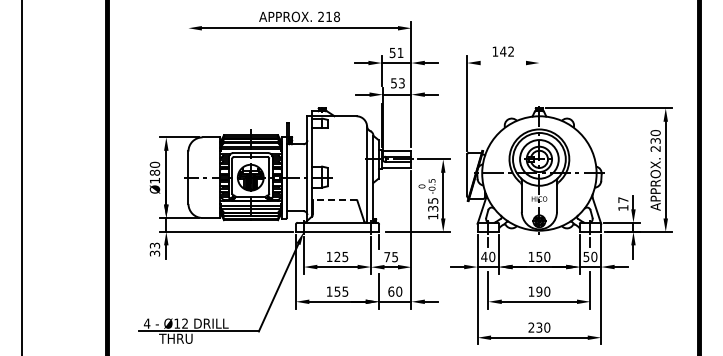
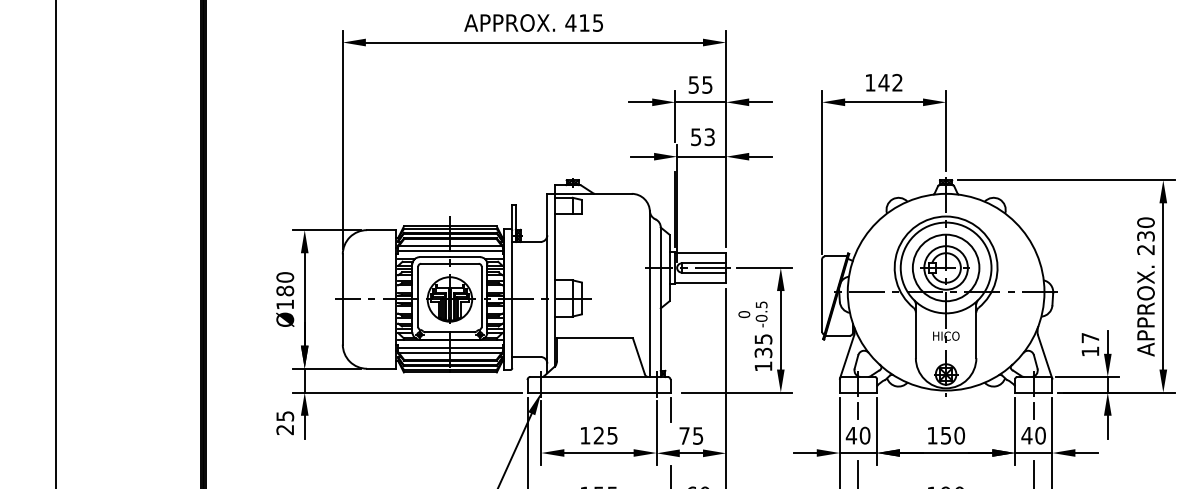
text: (328, 16) -> (583, 22), 218 -> 415
text: (400, 53) -> (707, 85), 51 -> 55
line: (502, 63) -> (882, 103), added
line: (539, 79) -> (946, 130), added
line: (188, 84) -> (342, 139), added
line: (334, 200) -> (593, 338), dashed -> solid
text: (154, 249) -> (284, 422), 33 -> 25
text: (586, 257) -> (1027, 436), 50 -> 40

